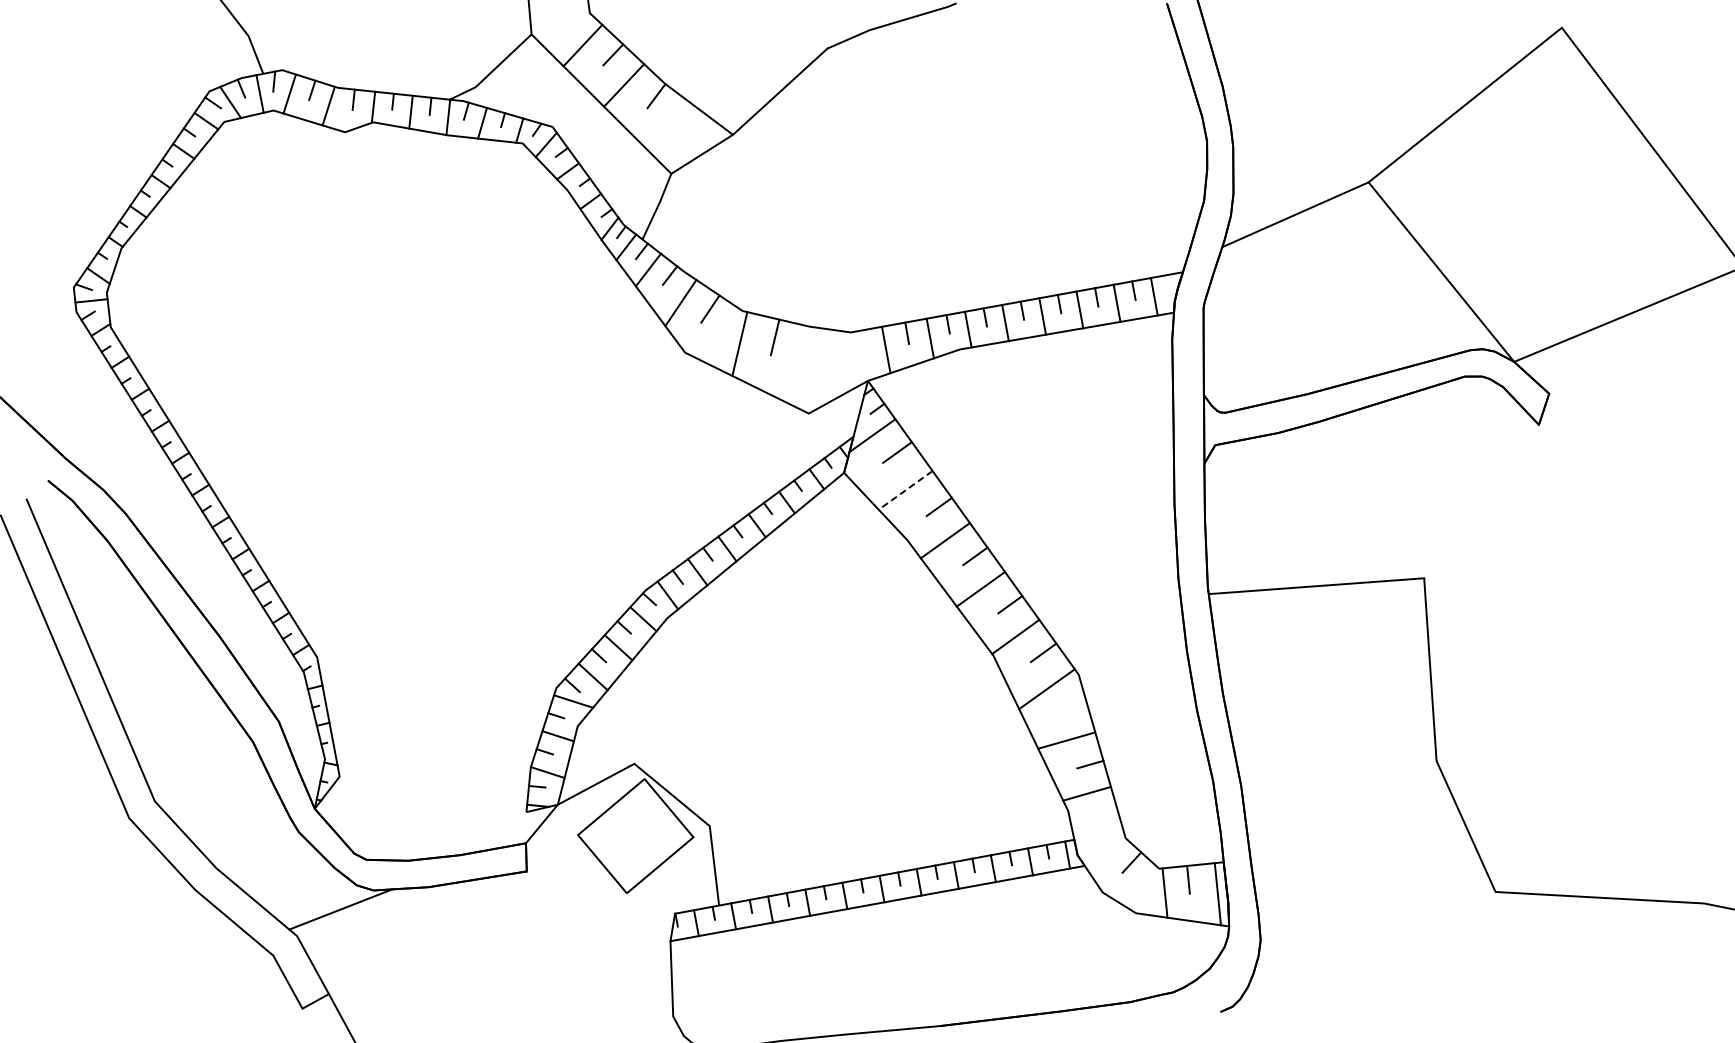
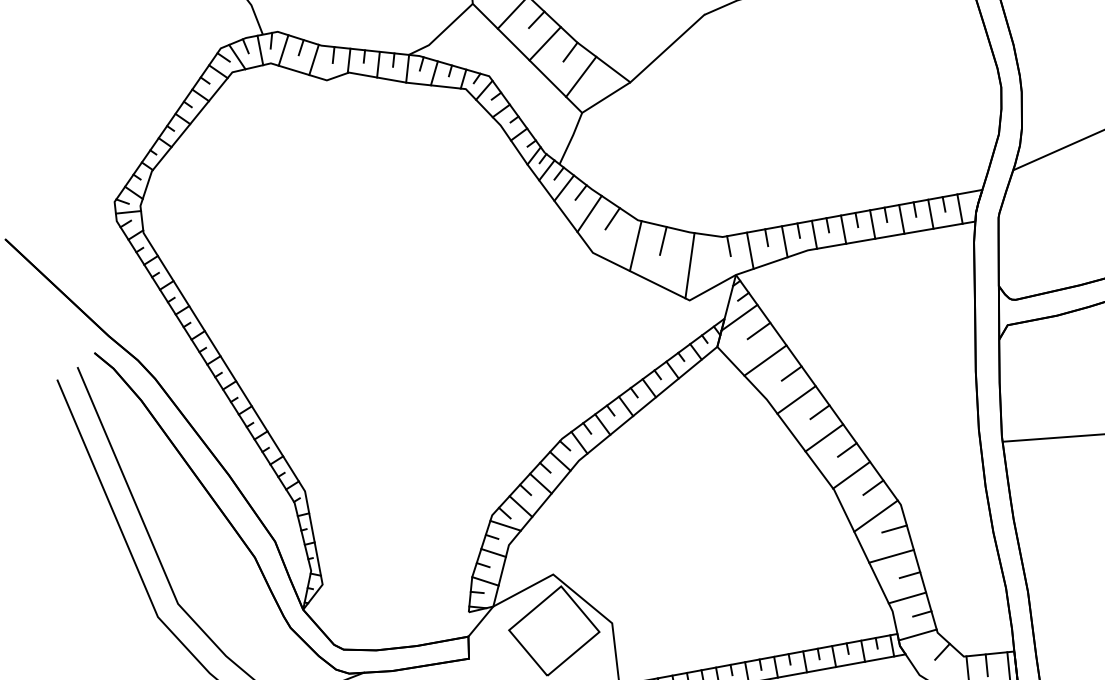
line: (669, 127) -> (580, 76), added
line: (858, 343) -> (728, 245), added
line: (809, 368) -> (690, 265), added
line: (905, 490) -> (765, 360), dashed -> solid
line: (1070, 705) -> (894, 528), added
line: (1105, 813) -> (921, 613), added
line: (1100, 841) -> (917, 635), added

